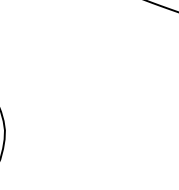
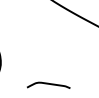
curve: (111, 156) -> (48, 84), added

